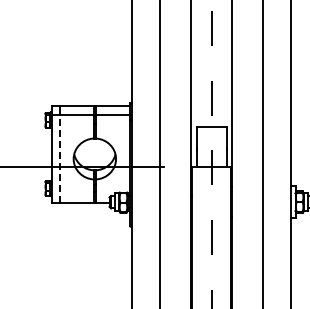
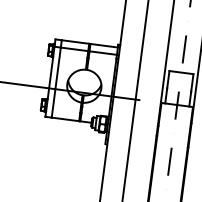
line: (59, 159) -> (55, 82), dashed -> solid

